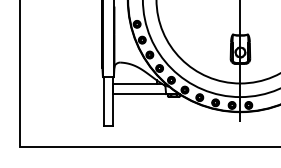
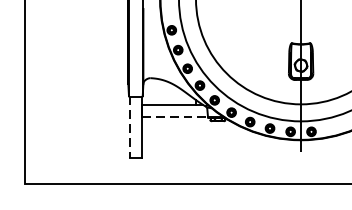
line: (140, 93) -> (176, 116), solid -> dashed
line: (104, 102) -> (130, 128), solid -> dashed

